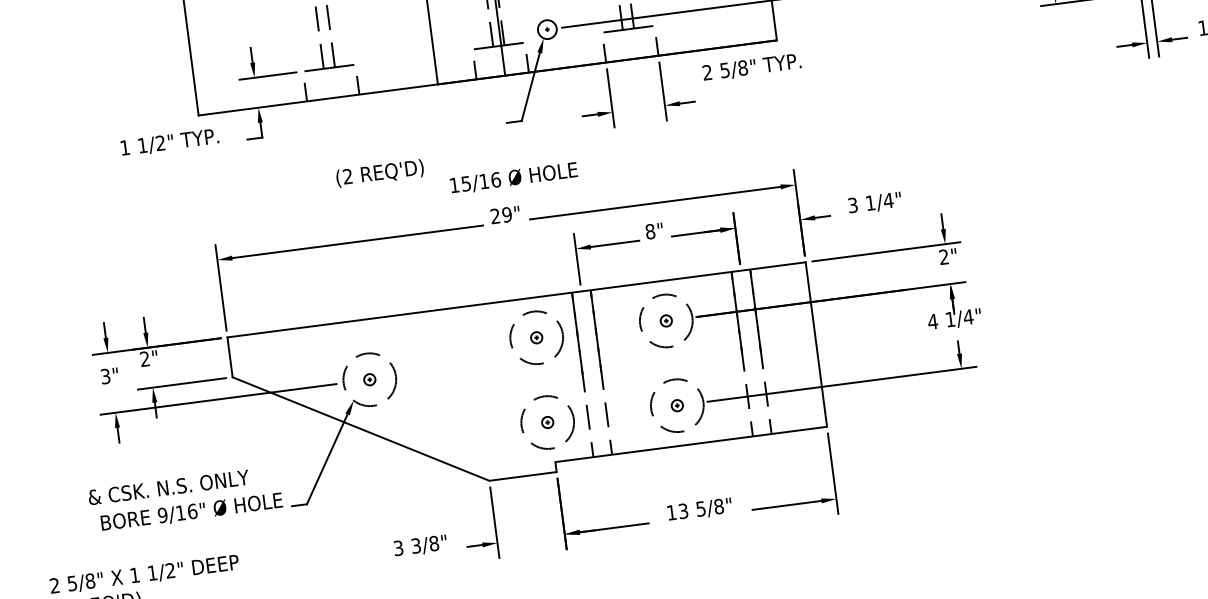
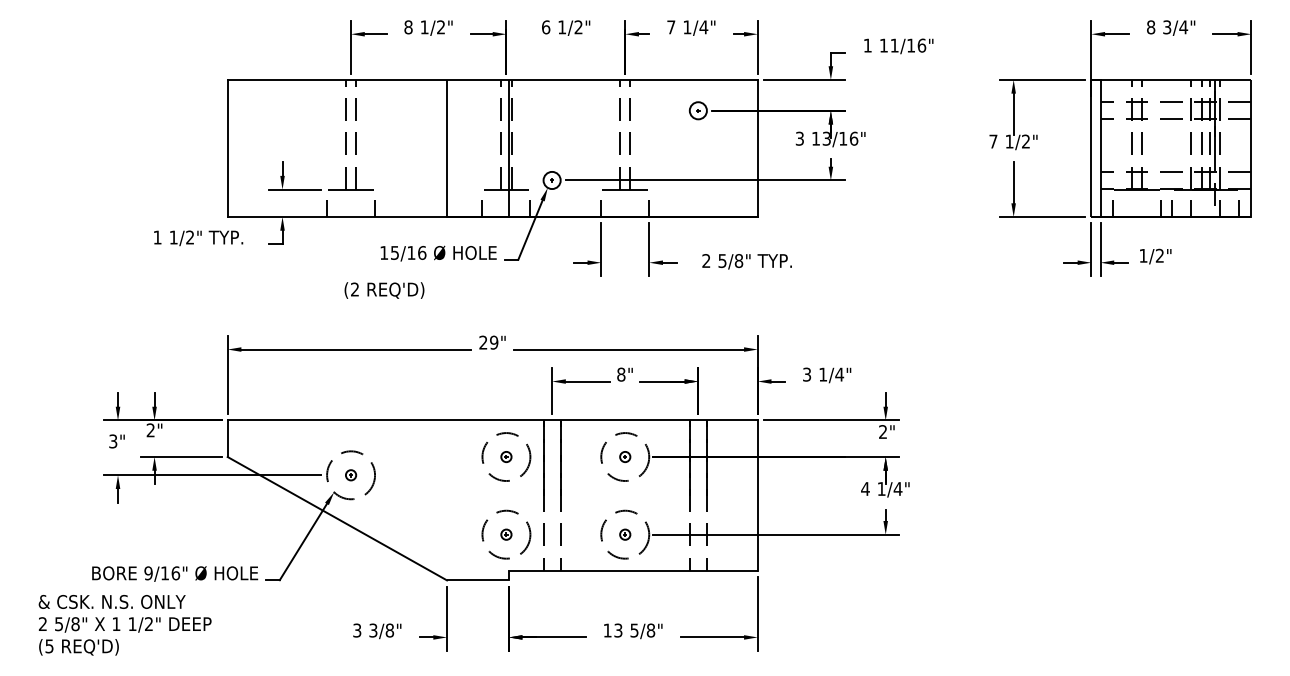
text: (751, 67) -> (746, 261), moved
text: (513, 178) -> (438, 253), moved
text: (167, 487) -> (111, 601), moved

